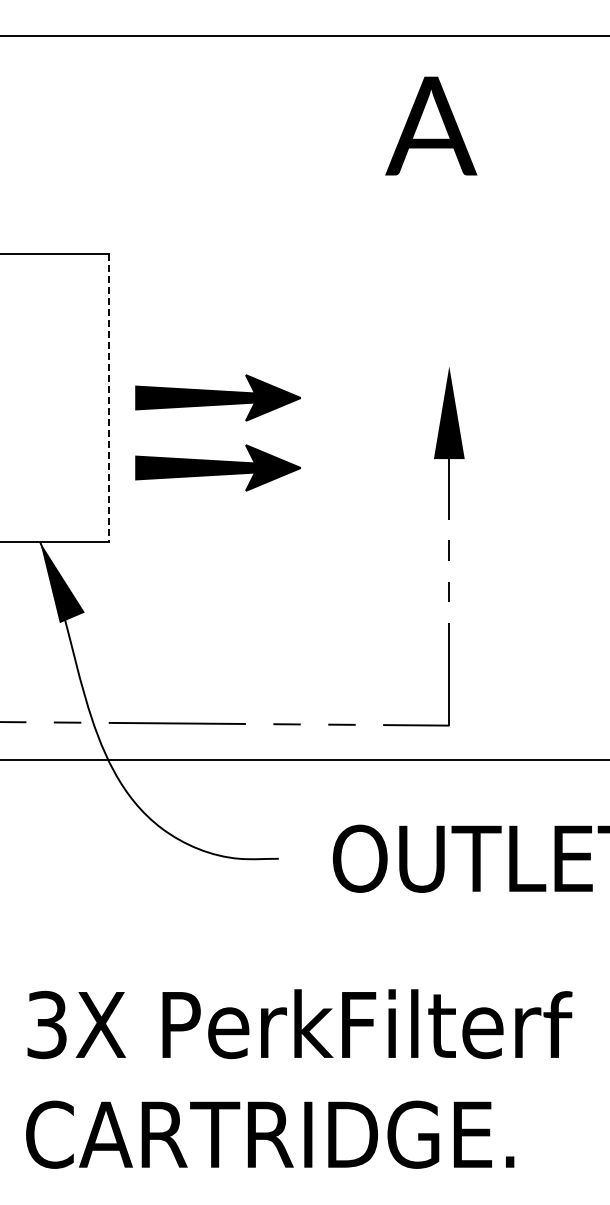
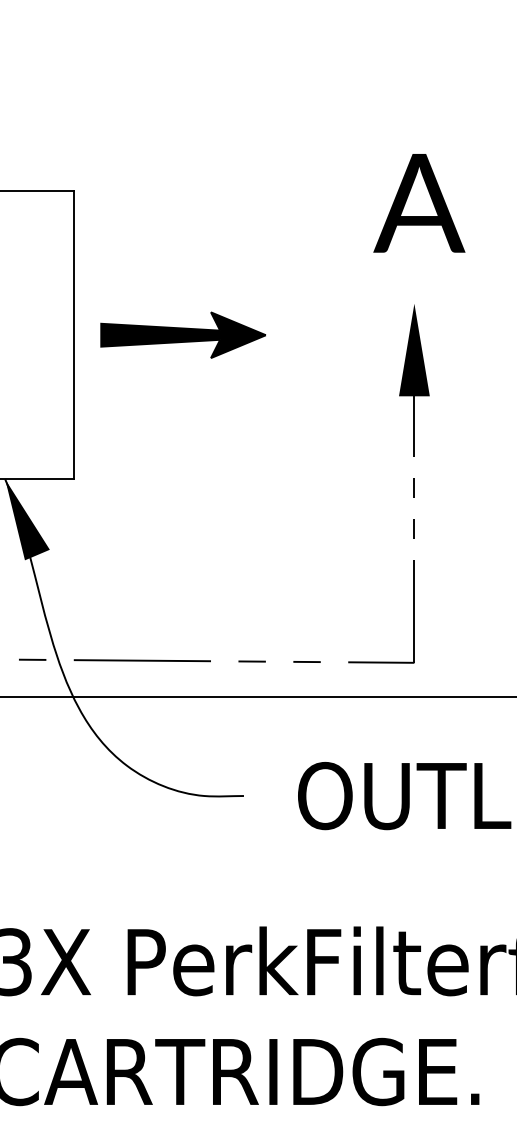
text: (431, 125) -> (419, 202), moved
line: (108, 398) -> (73, 335), dashed -> solid
part: (217, 467) -> (182, 404), removed

